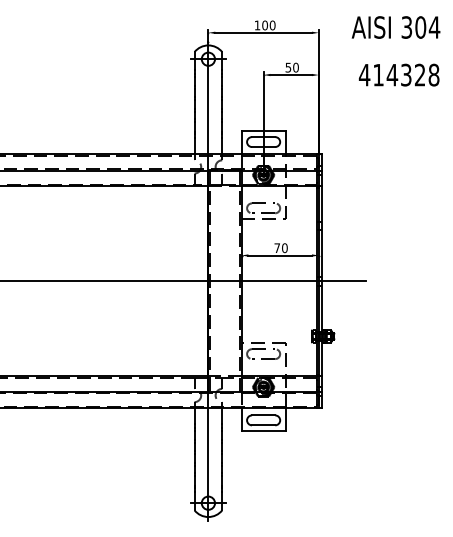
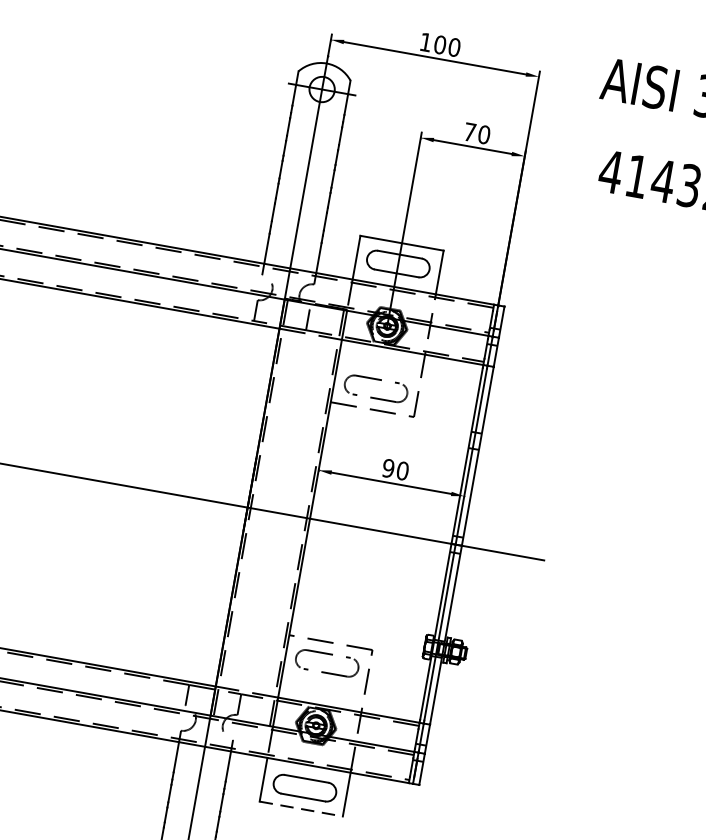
text: (288, 67) -> (470, 131), 50 -> 70
text: (277, 248) -> (388, 469), 70 -> 90
line: (264, 431) -> (302, 809), solid -> dashed

